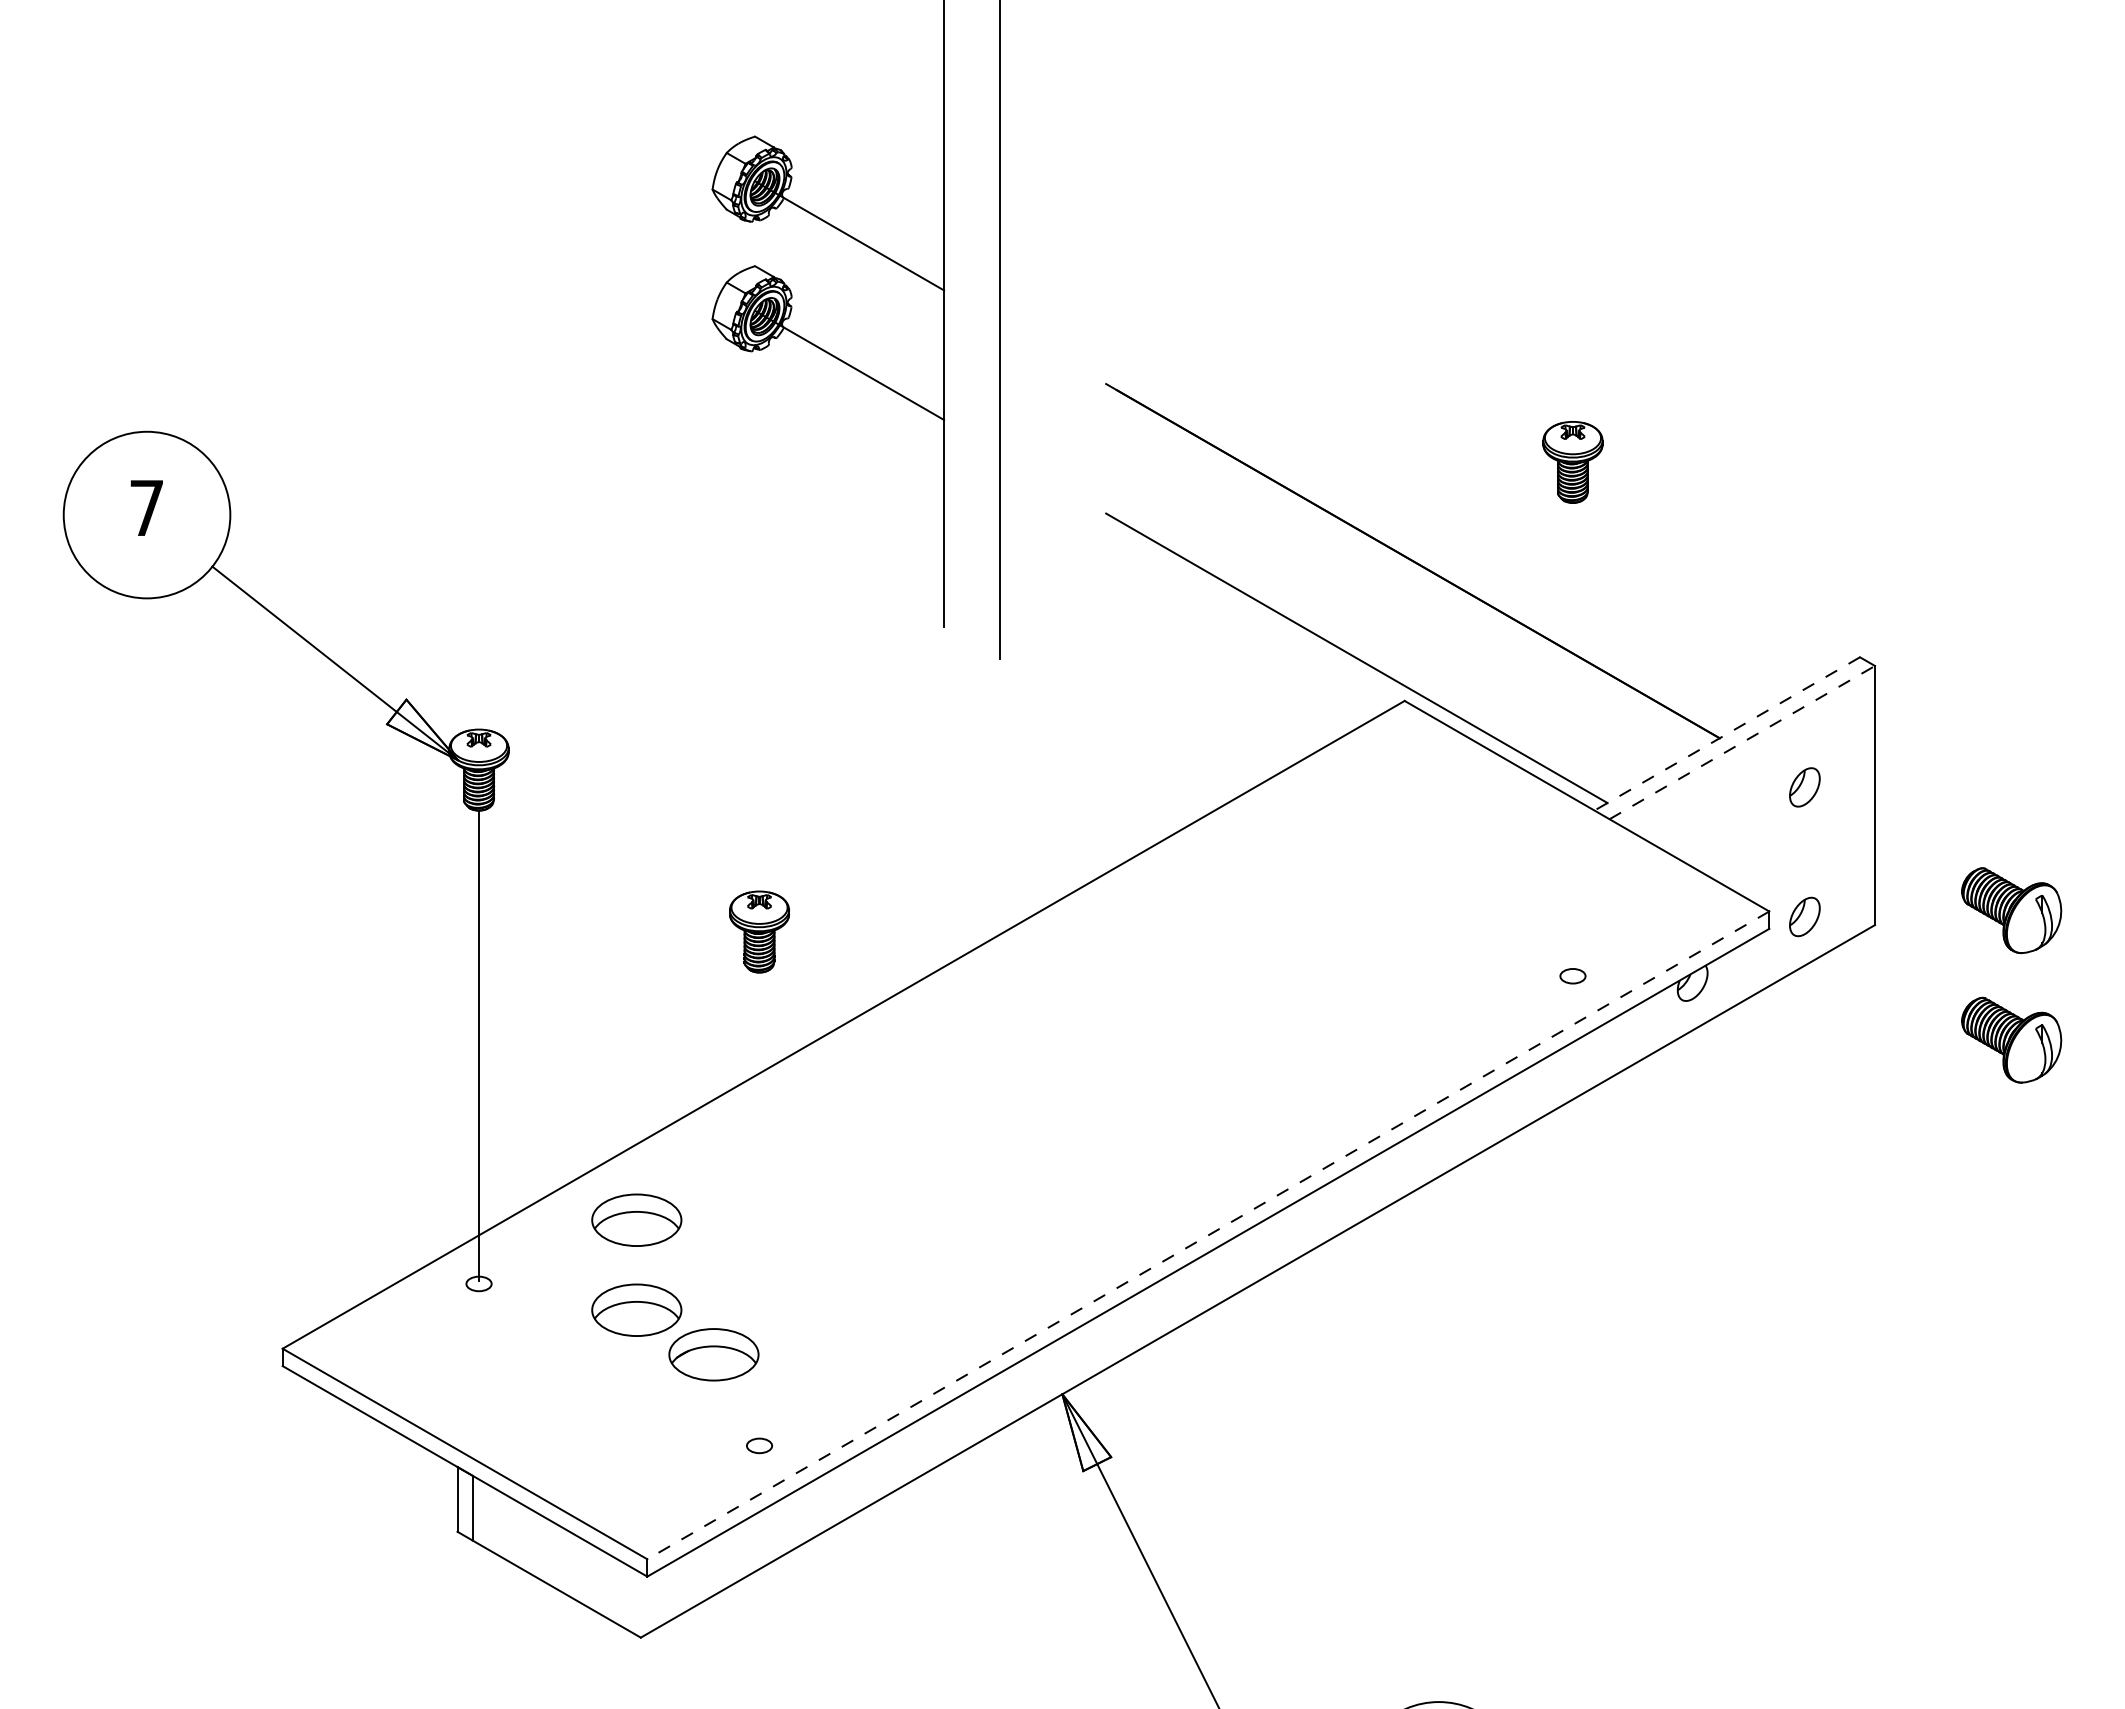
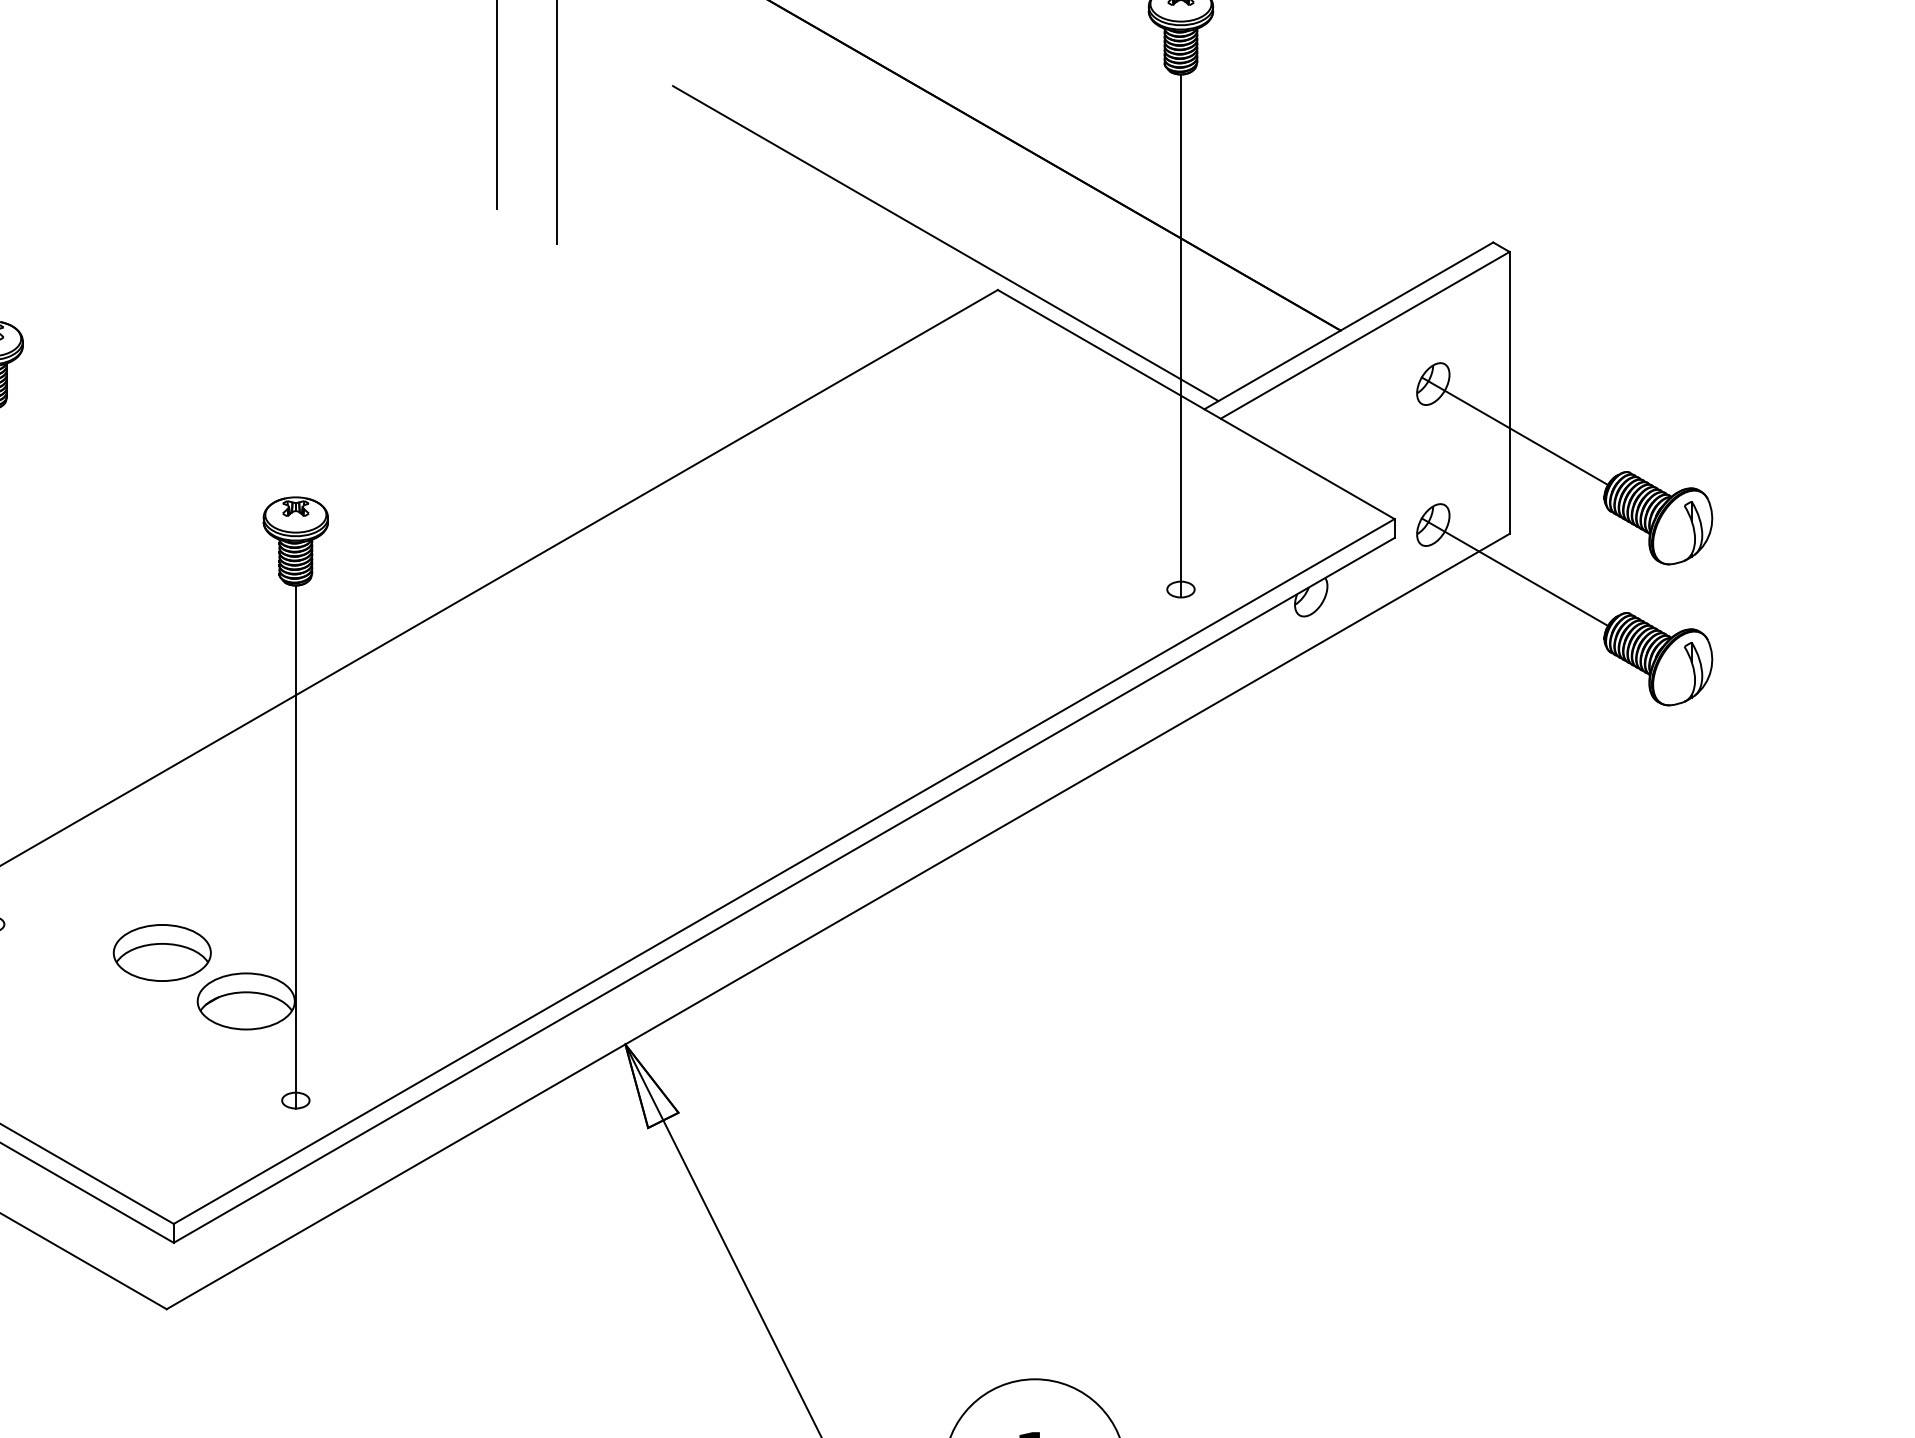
line: (1726, 734) -> (1348, 326), dashed -> solid
line: (1742, 742) -> (1365, 335), dashed -> solid
line: (1572, 743) -> (1180, 336), added
line: (1879, 830) -> (1514, 430), added
line: (1879, 959) -> (1514, 571), added
line: (759, 1212) -> (295, 846), added
part: (636, 1219) -> (161, 854), removed
line: (1208, 1235) -> (784, 871), dashed -> solid

